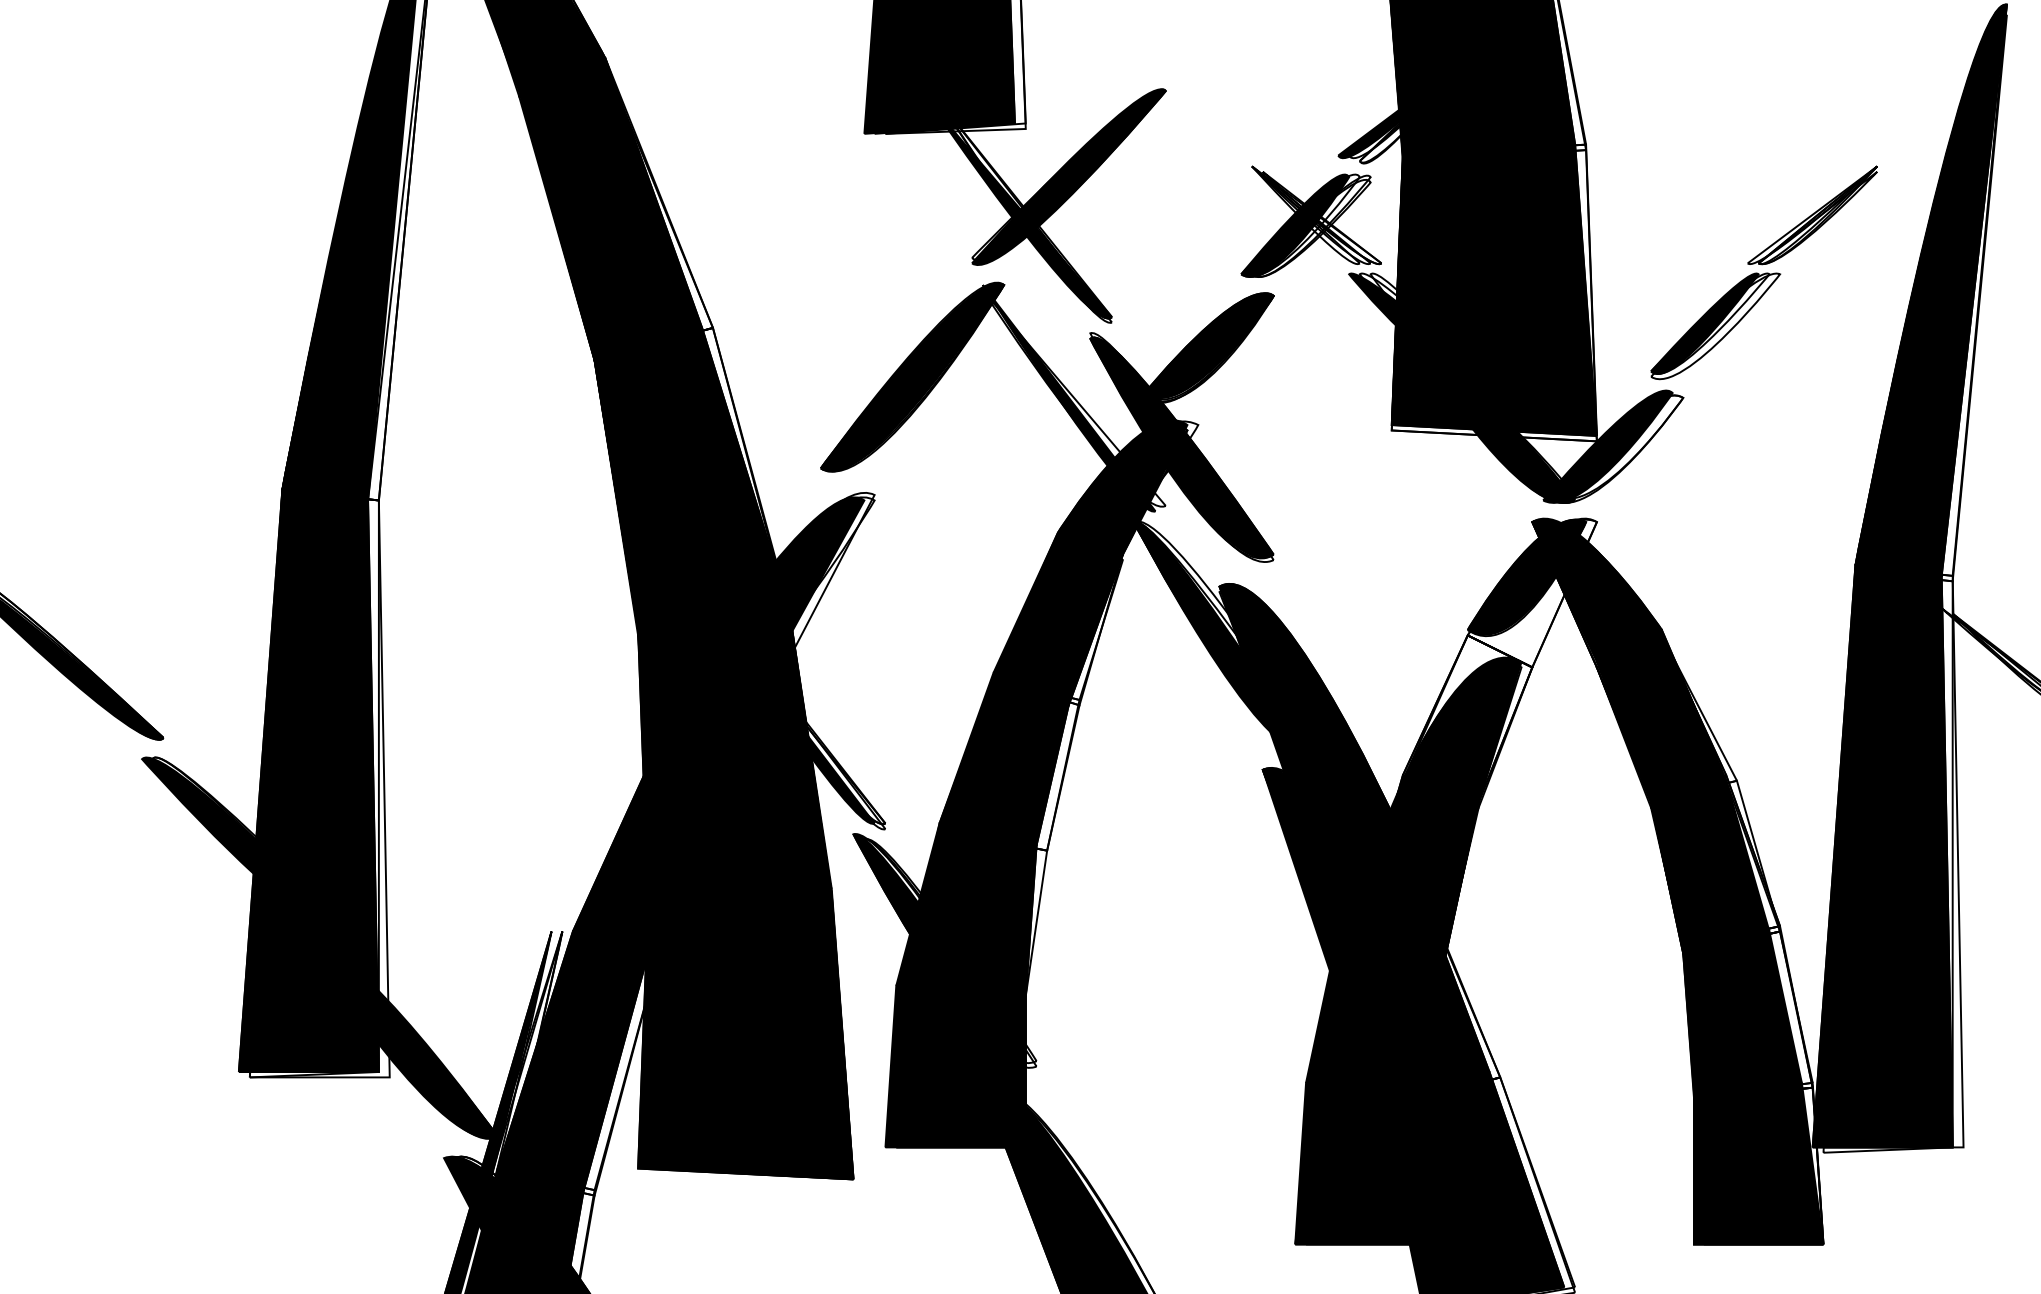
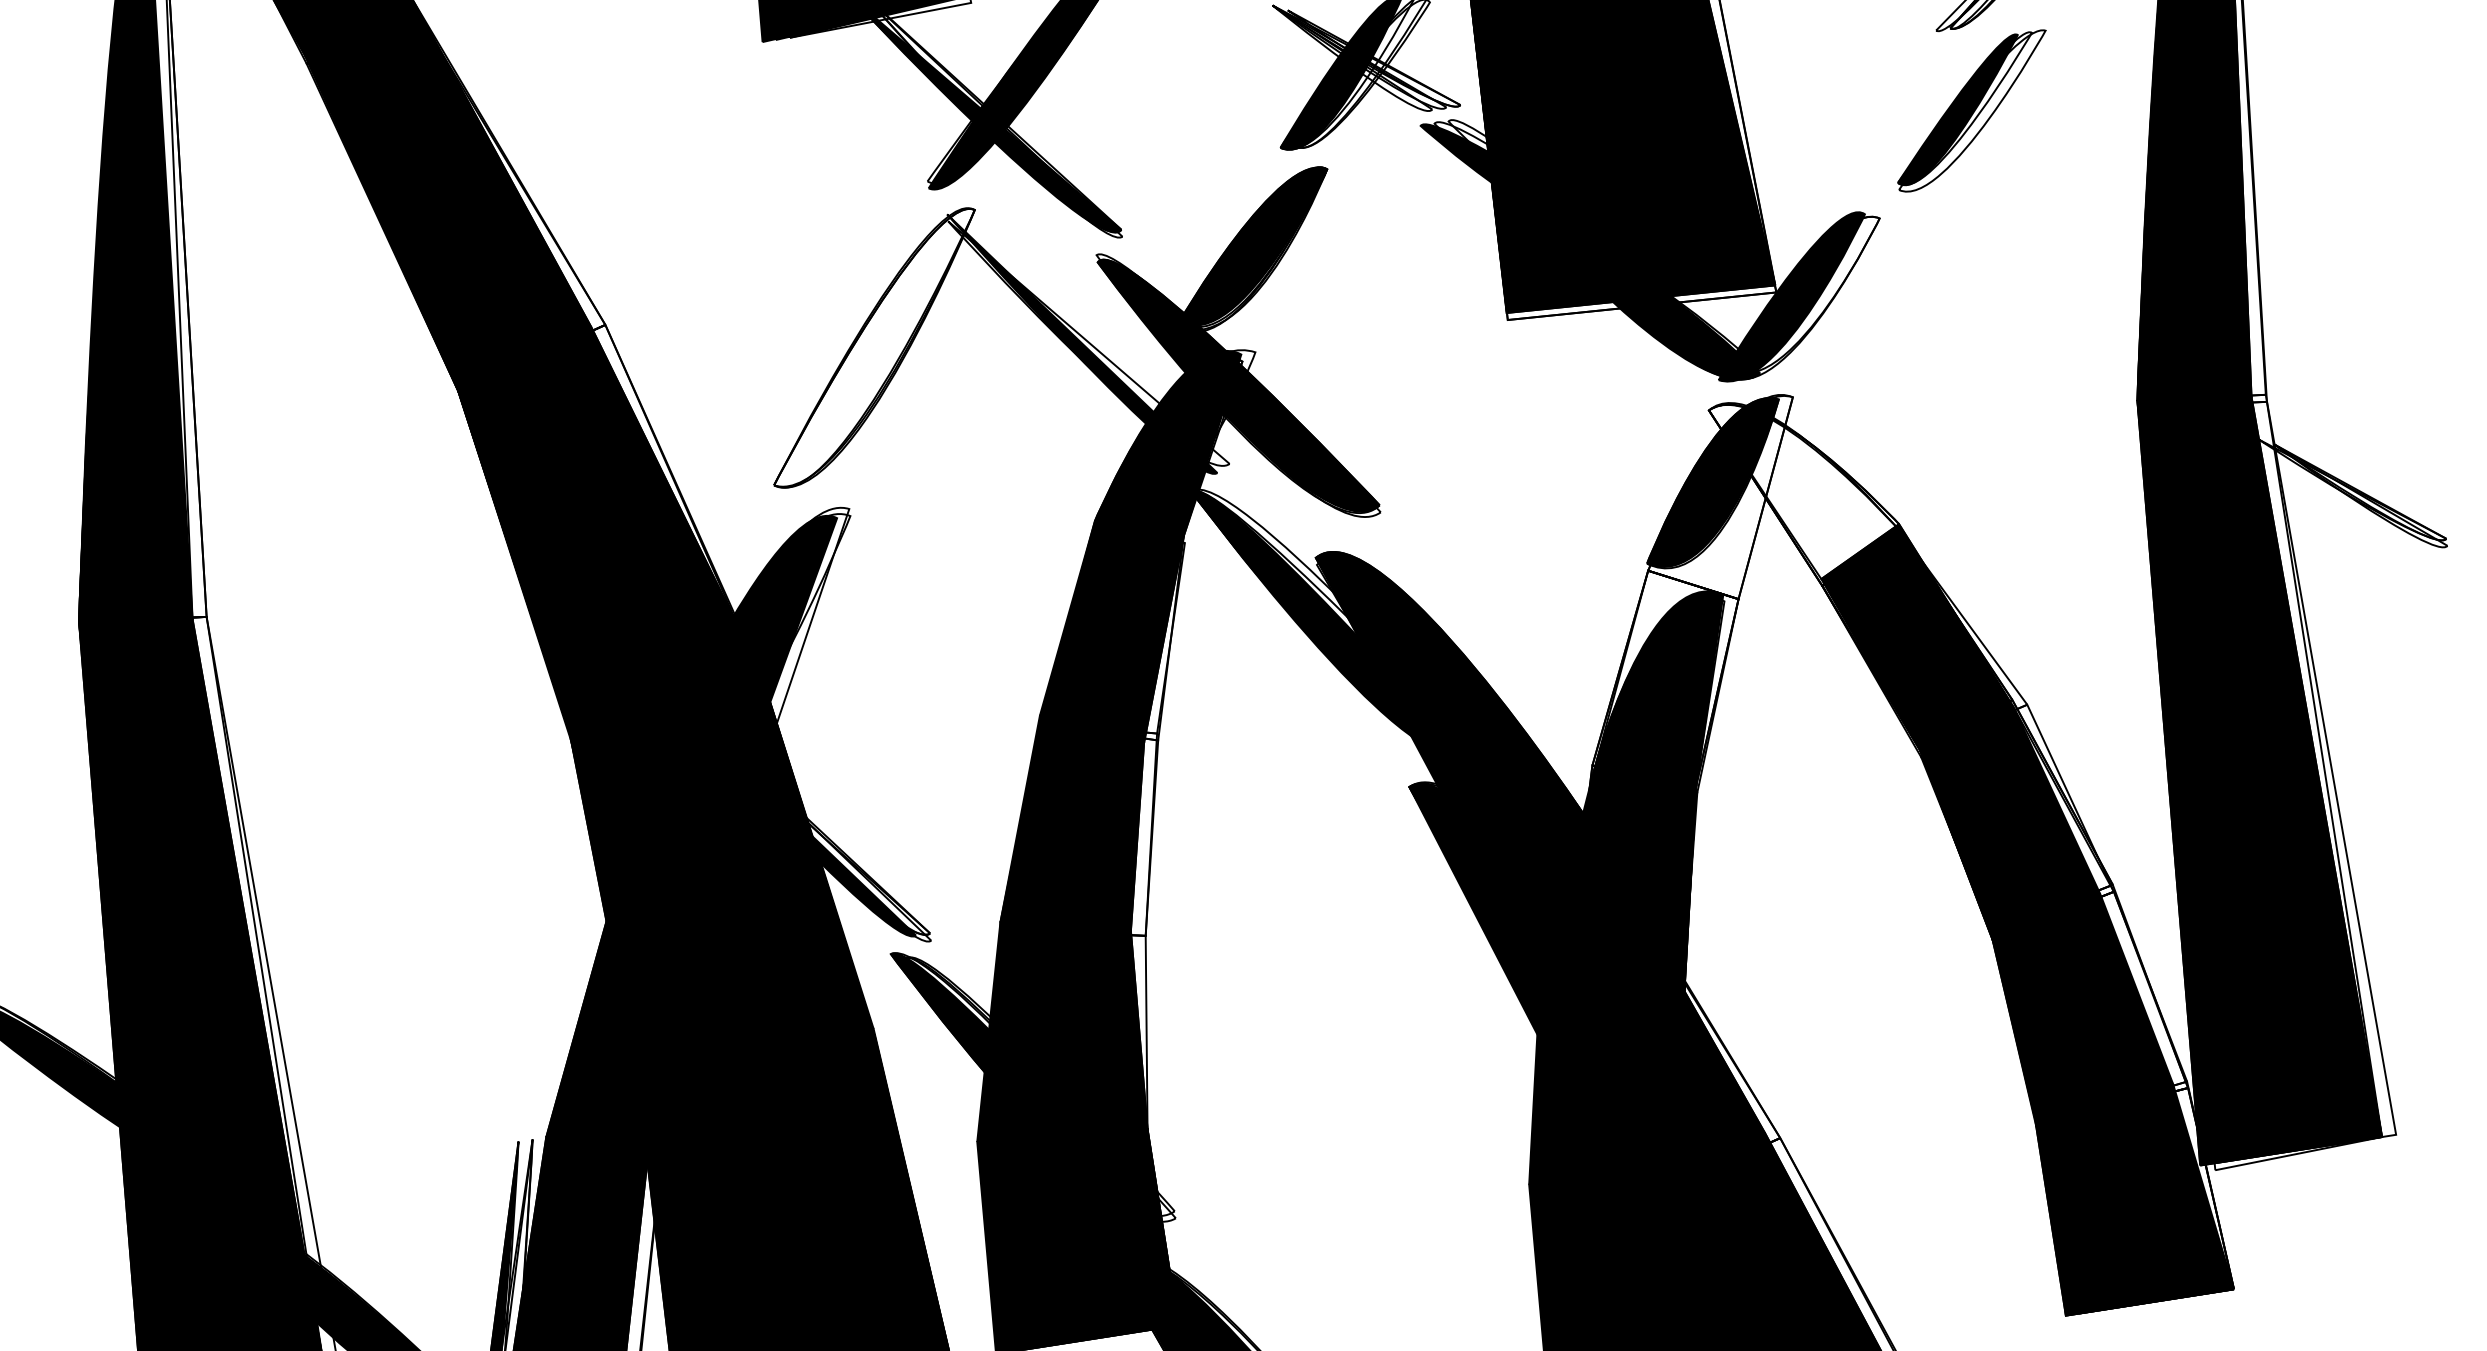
part: (1715, 326) -> (1972, 111), moved
fill: (912, 377) -> (874, 348), removed
fill: (1596, 590) -> (1806, 486), removed

